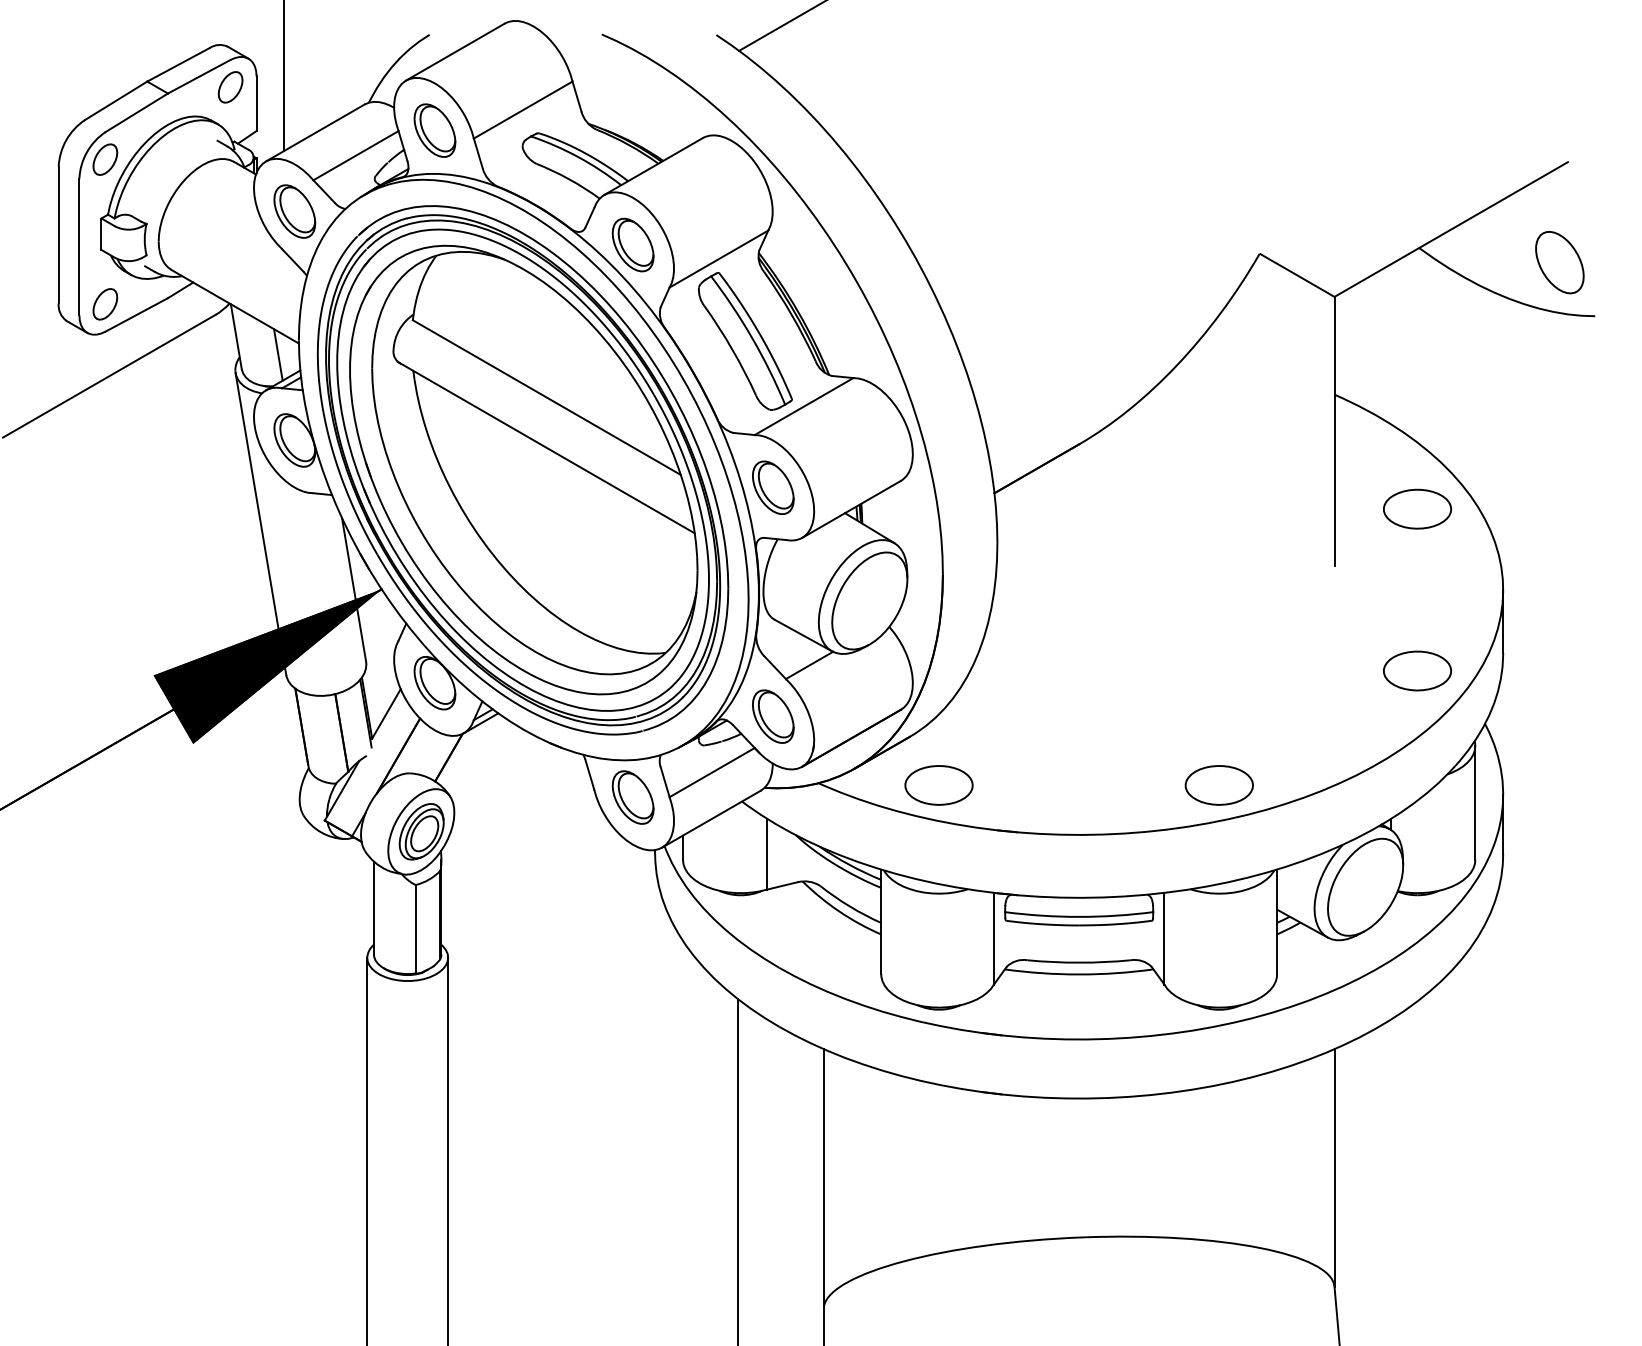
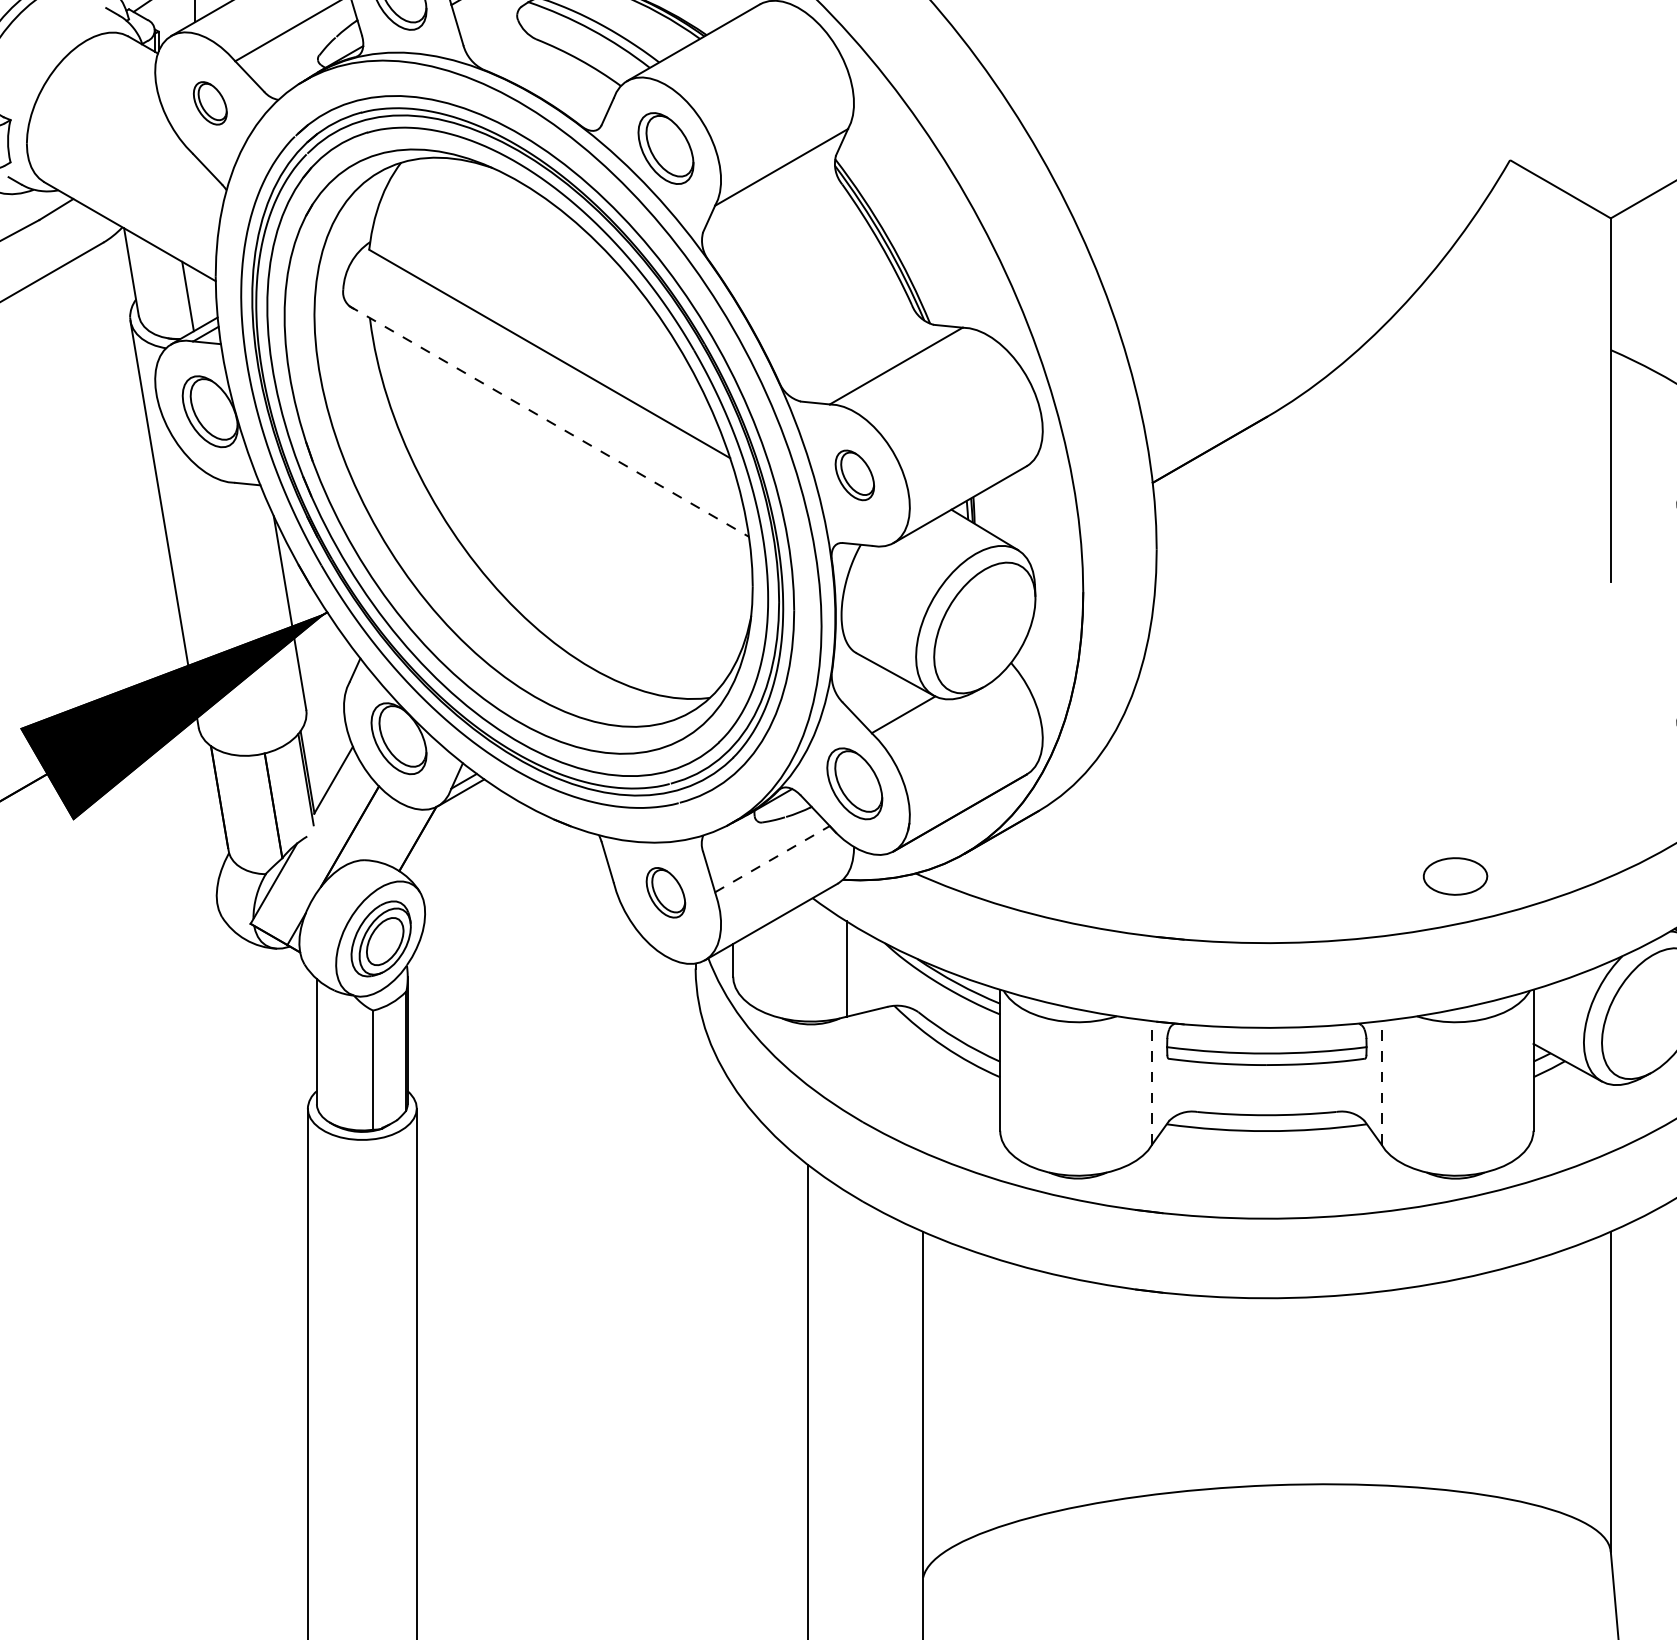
part: (294, 211) -> (209, 103), size x0.6
part: (745, 341) -> (817, 278), removed
line: (546, 447) -> (549, 421), solid -> dashed
part: (773, 487) -> (855, 475), size x0.7
line: (712, 772) -> (772, 859), solid -> dashed
part: (938, 785) -> (1077, 876), removed
part: (1218, 785) -> (1454, 876), size x0.7
part: (632, 797) -> (665, 892), size x0.7
line: (994, 938) -> (1152, 1082), solid -> dashed
line: (1164, 938) -> (1381, 1082), solid -> dashed

